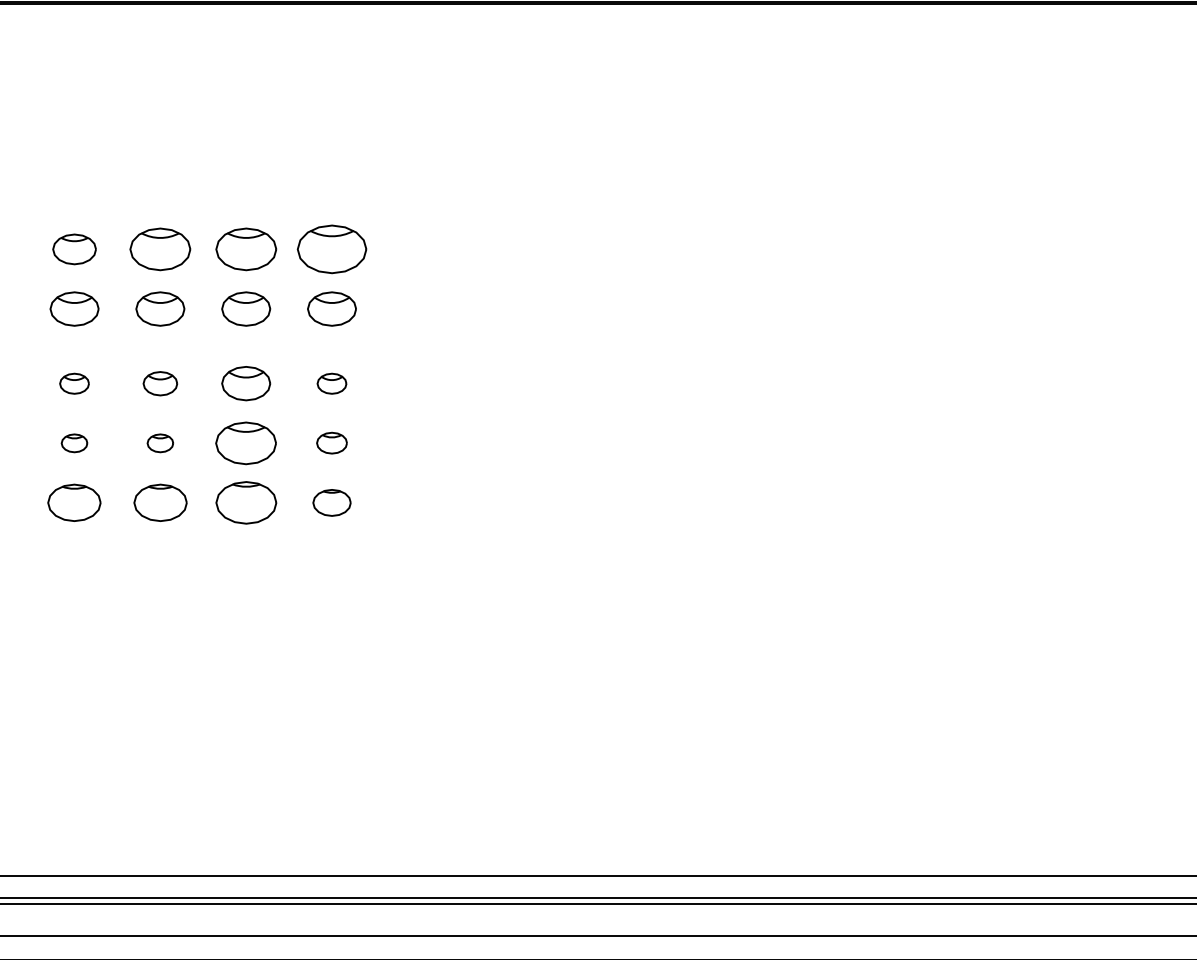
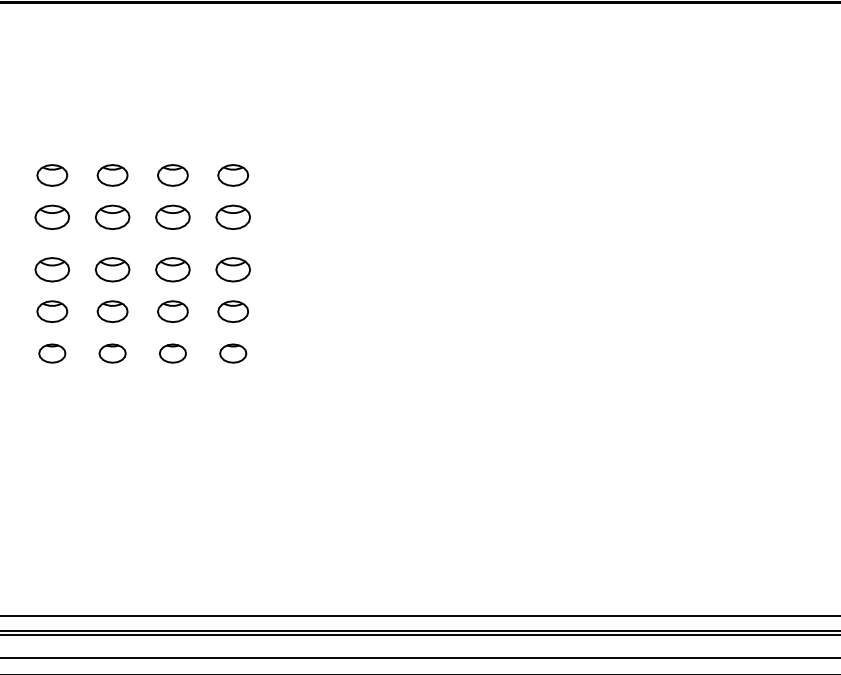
part: (160, 249) -> (112, 175), size x0.71
part: (245, 249) -> (172, 175), size x0.71
part: (331, 249) -> (232, 175), size x0.62
part: (74, 383) -> (52, 269), size x1.67
part: (160, 383) -> (112, 269), size x1.43
part: (331, 383) -> (232, 269), size x1.67
part: (246, 442) -> (173, 311), size x0.71
part: (331, 442) -> (232, 311), size x1.43
part: (74, 443) -> (52, 311), size x1.67
part: (160, 443) -> (112, 311), size x1.67
part: (74, 502) -> (52, 353), size x0.71
part: (159, 502) -> (112, 353), size x0.71
part: (245, 502) -> (172, 353), size x0.62

